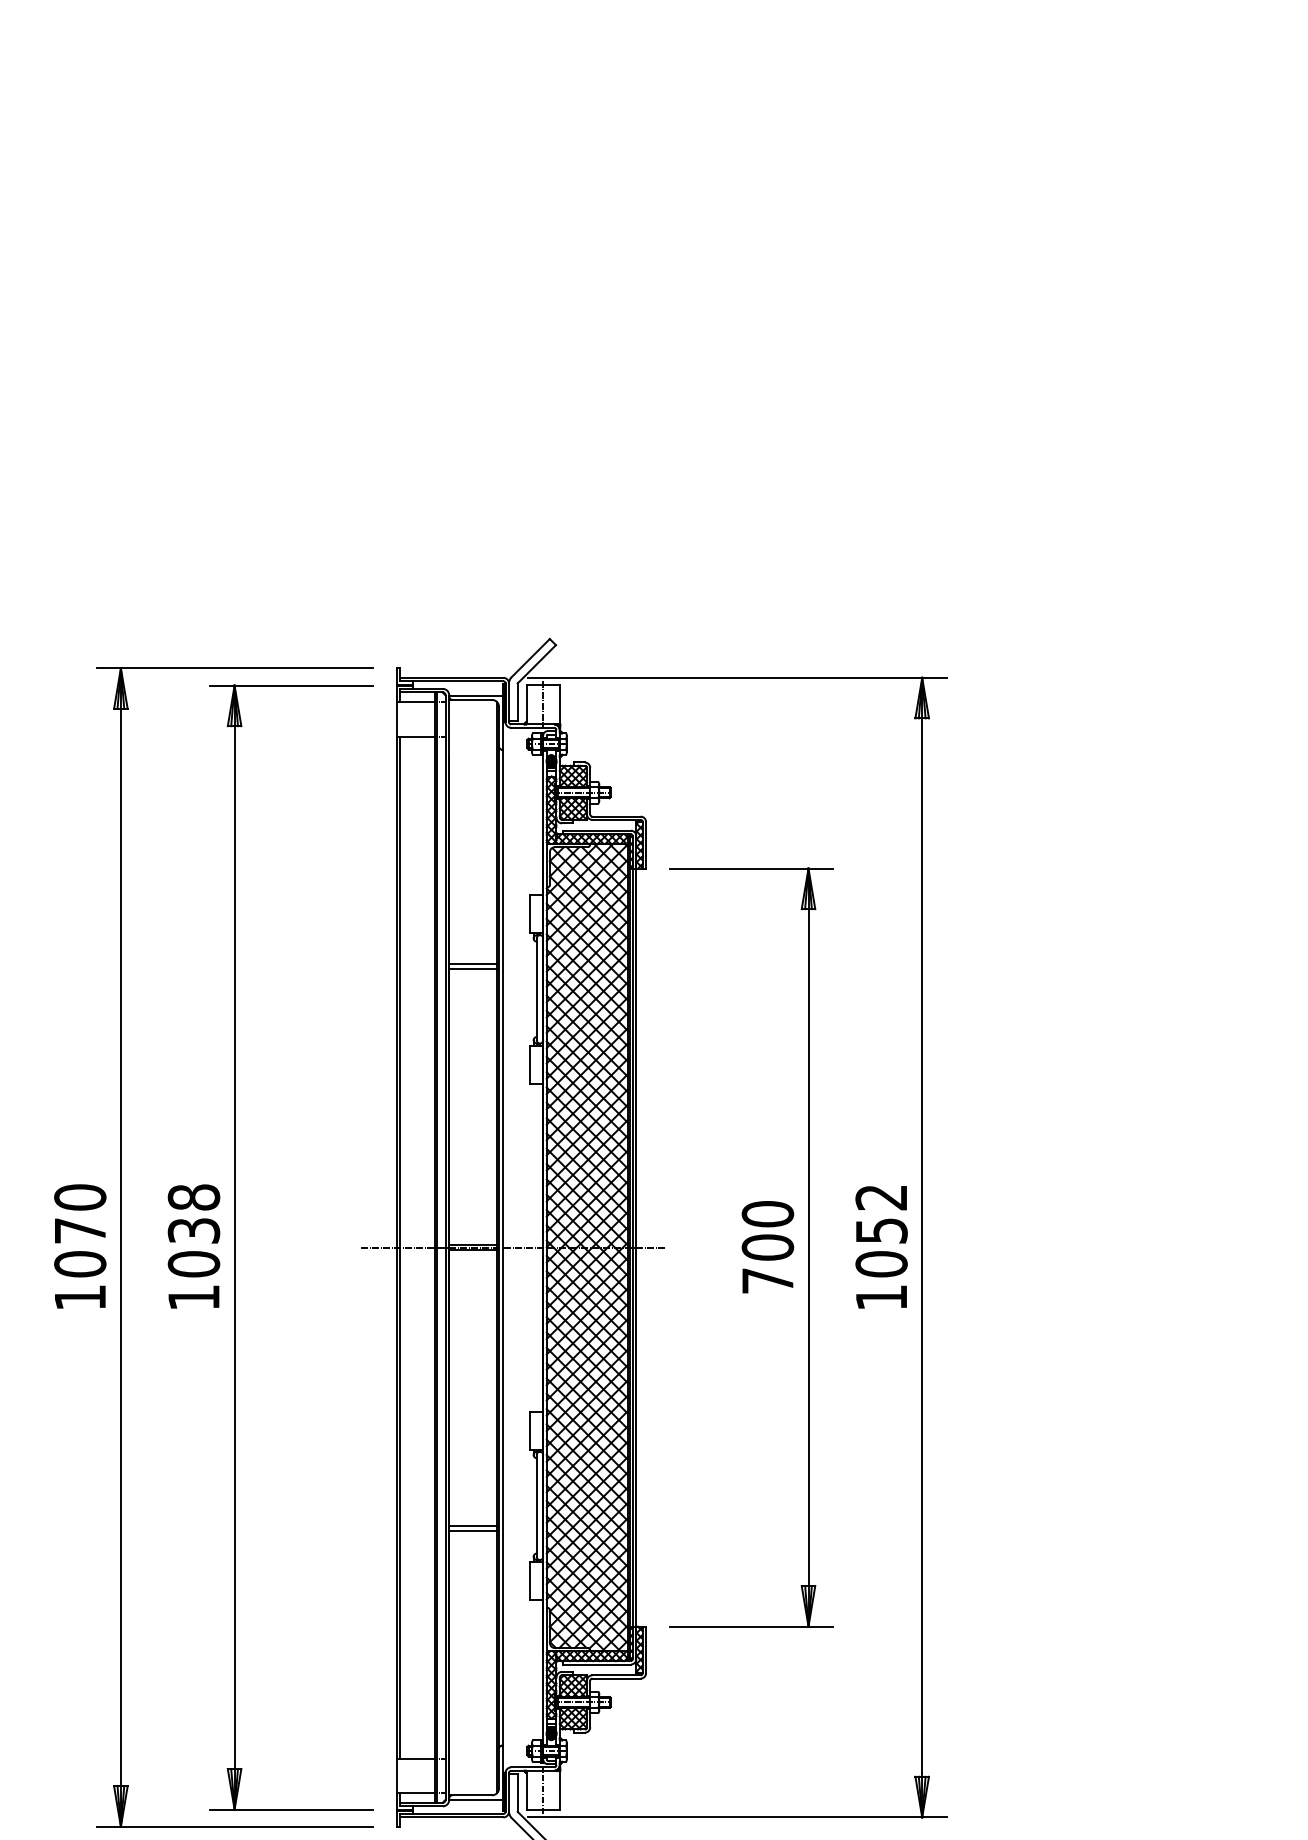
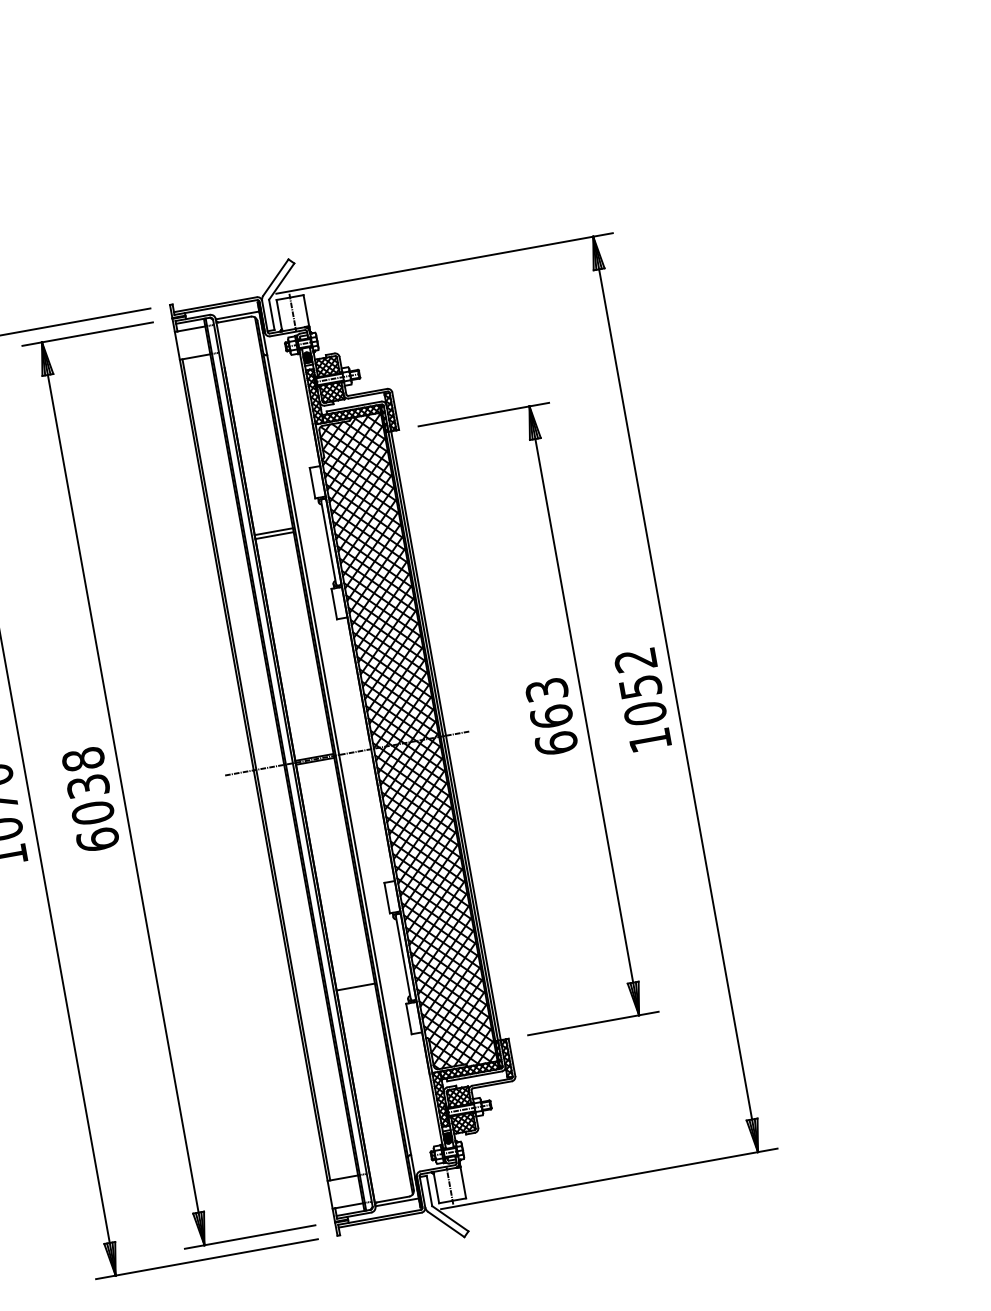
text: (767, 1247) -> (551, 716), 700 -> 663
text: (193, 1297) -> (97, 839), 1038 -> 6038
line: (472, 1526) -> (354, 983), removed

